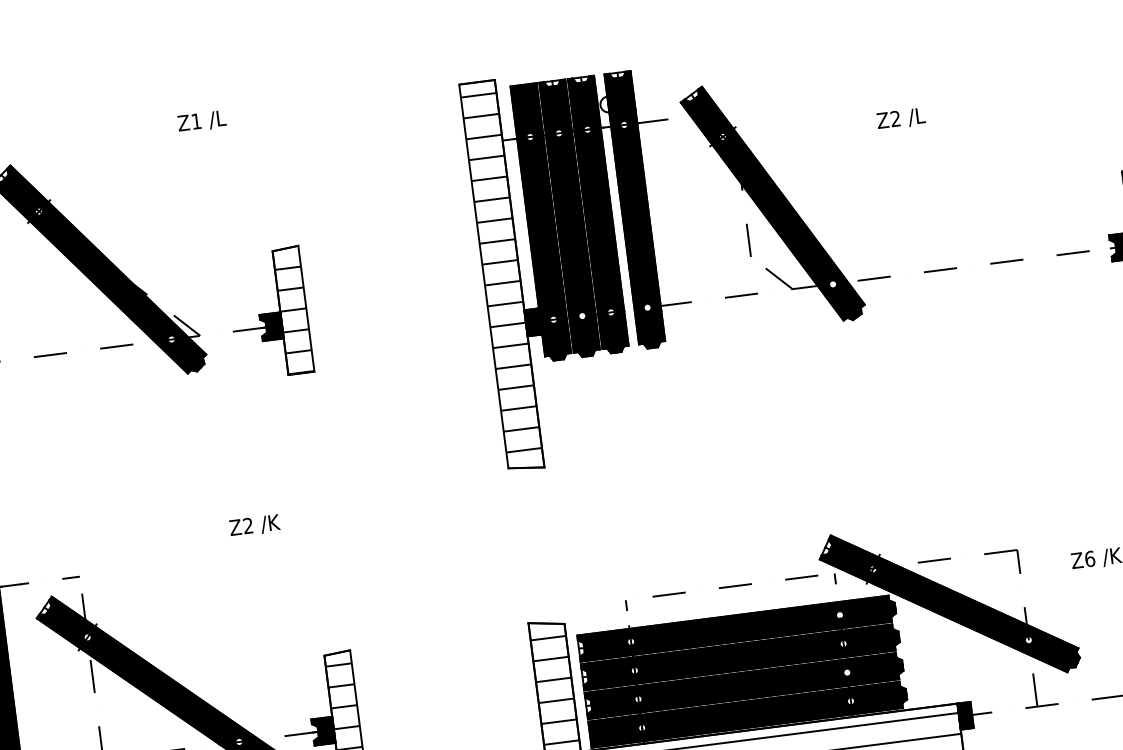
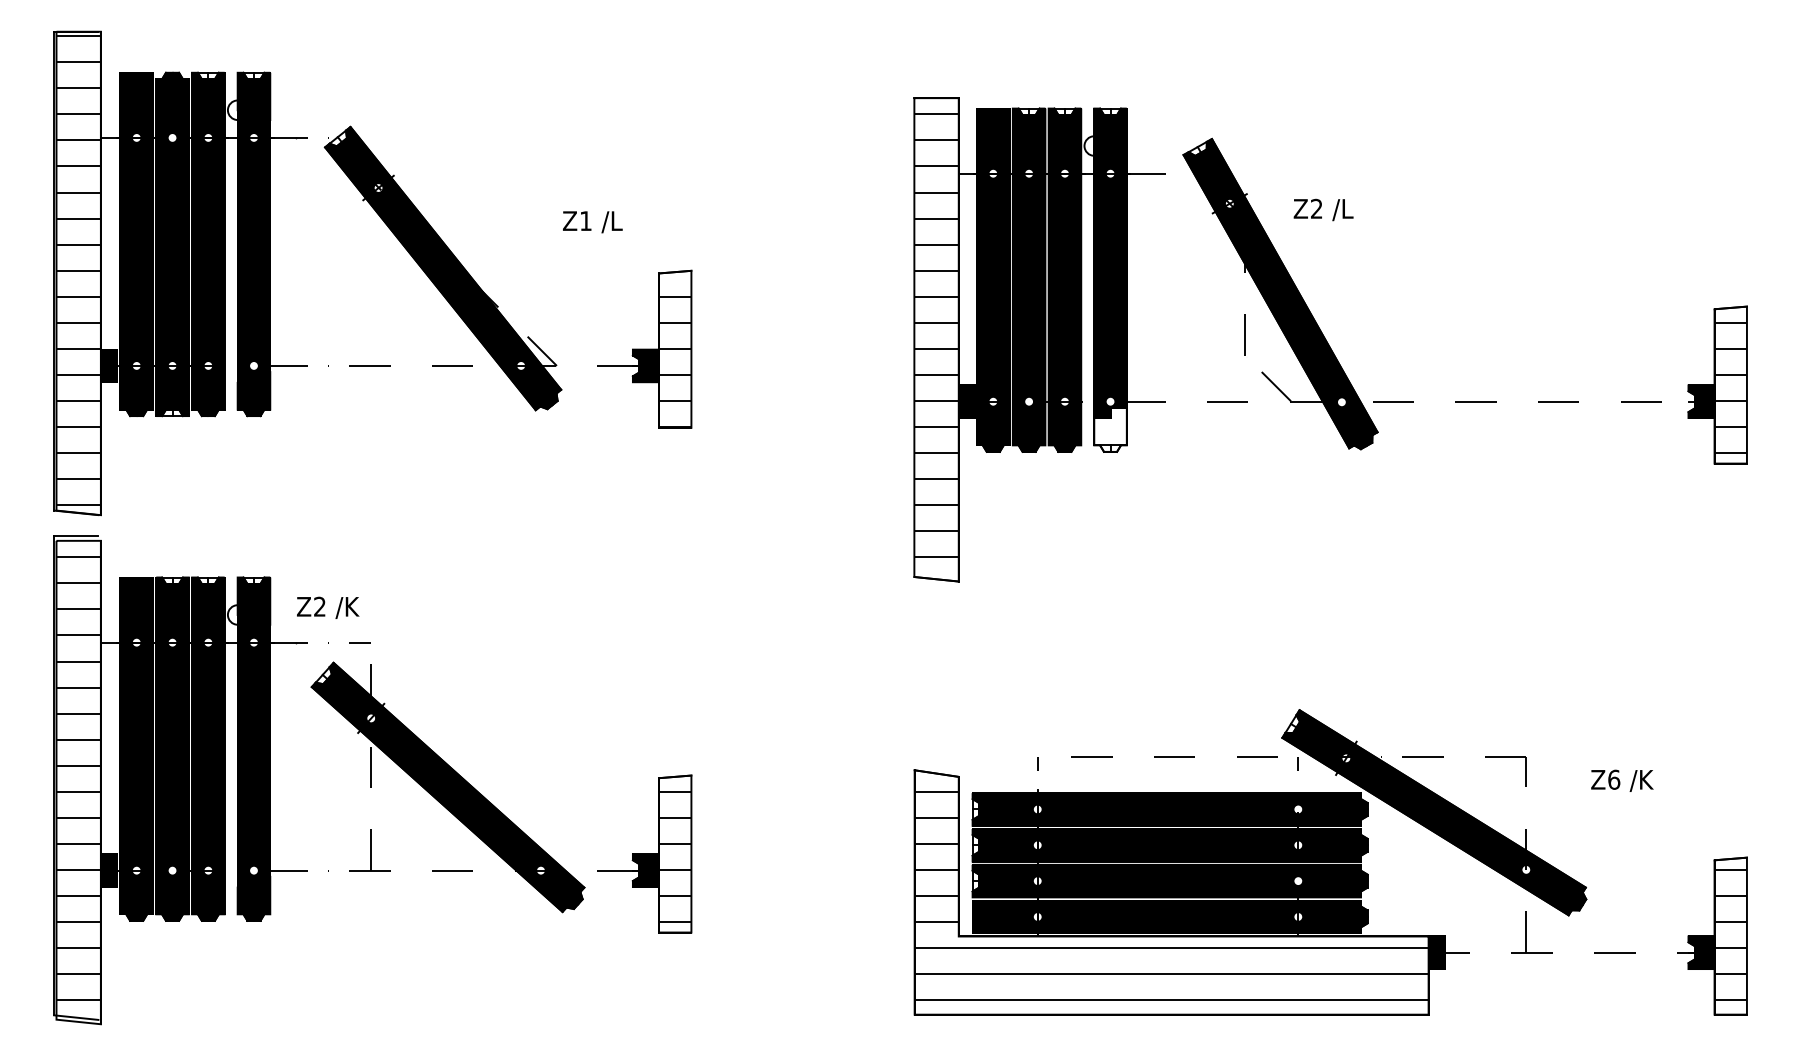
text: (901, 118) -> (1323, 209), moved
text: (201, 121) -> (592, 222), moved
fill: (650, 329) -> (1110, 429), removed
text: (255, 525) -> (328, 607), moved

